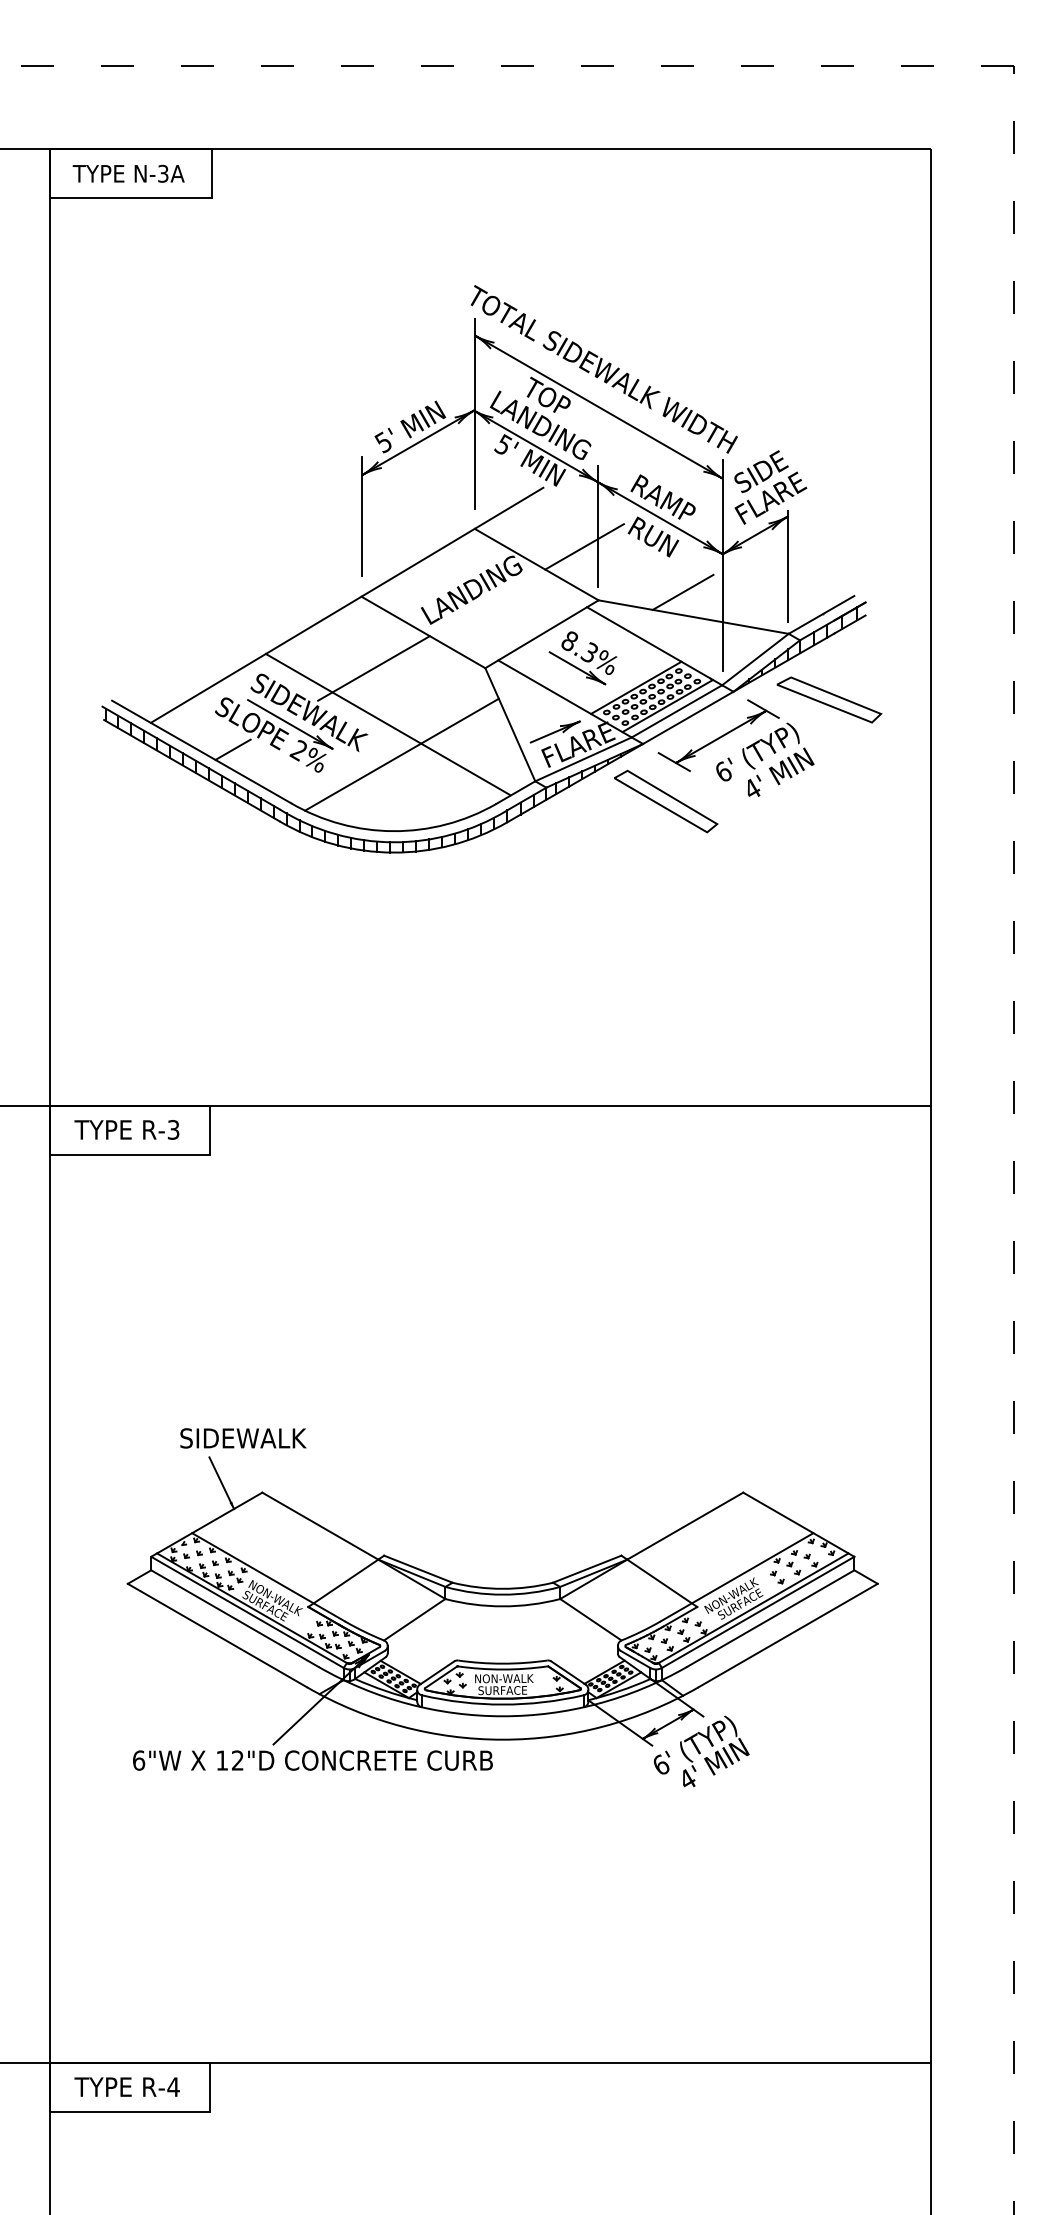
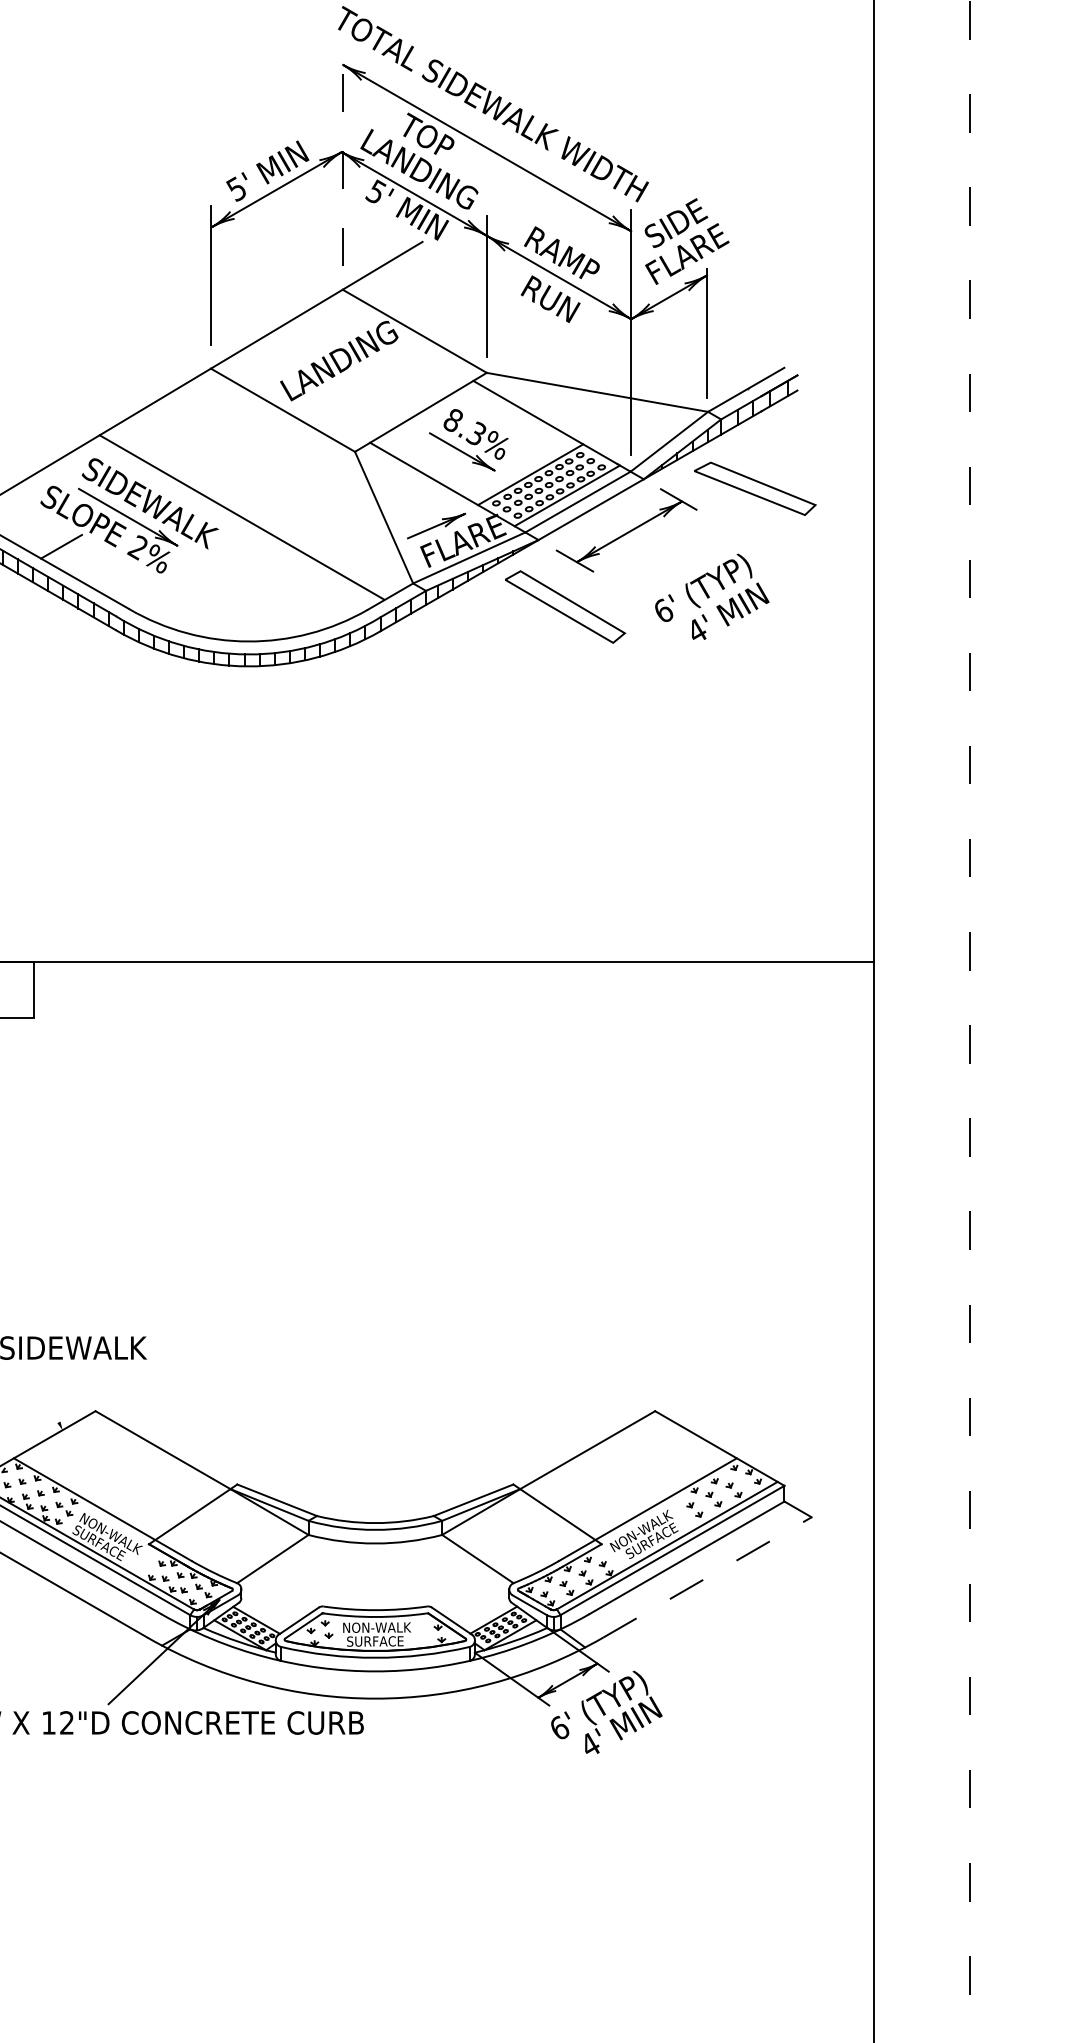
line: (474, 413) -> (342, 155), solid -> dashed
line: (584, 546) -> (470, 310), removed
line: (682, 591) -> (584, 362), removed
line: (373, 668) -> (224, 452), removed
line: (401, 754) -> (257, 552), removed
text: (765, 759) -> (712, 596), moved
line: (221, 1483) -> (48, 1400), removed
line: (788, 1635) -> (707, 1577), solid -> dashed

